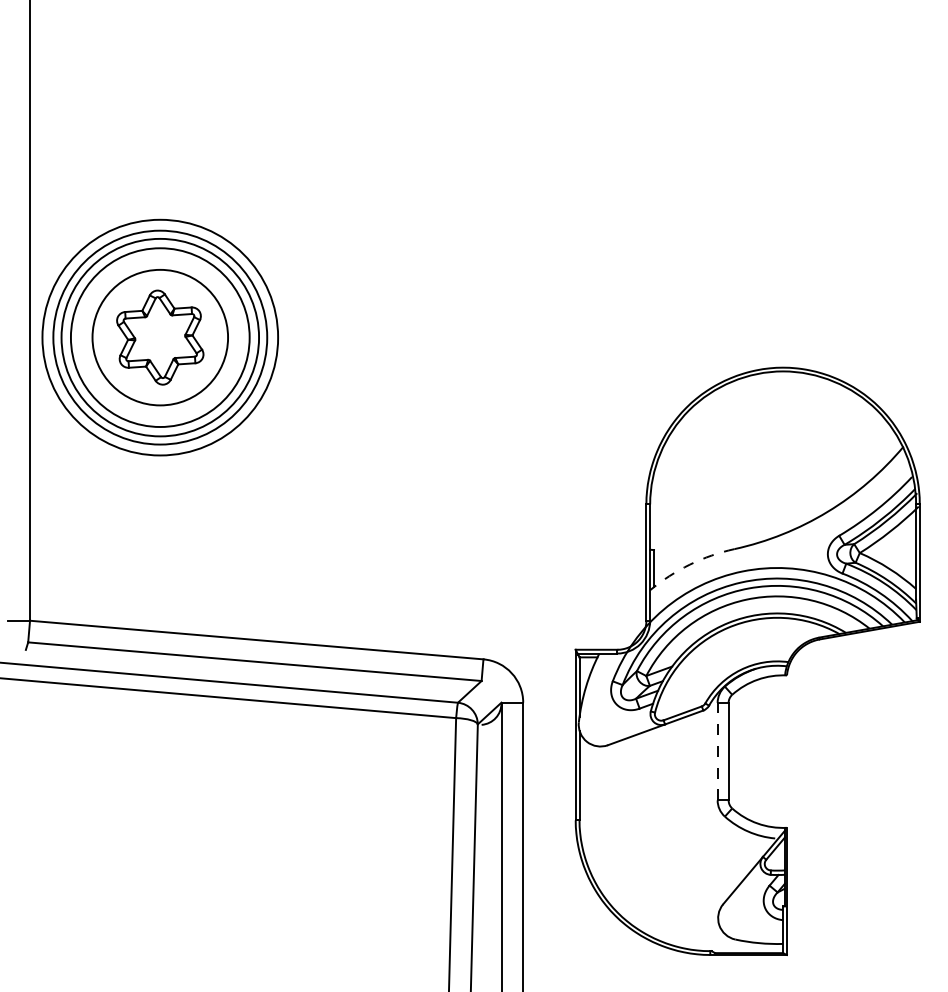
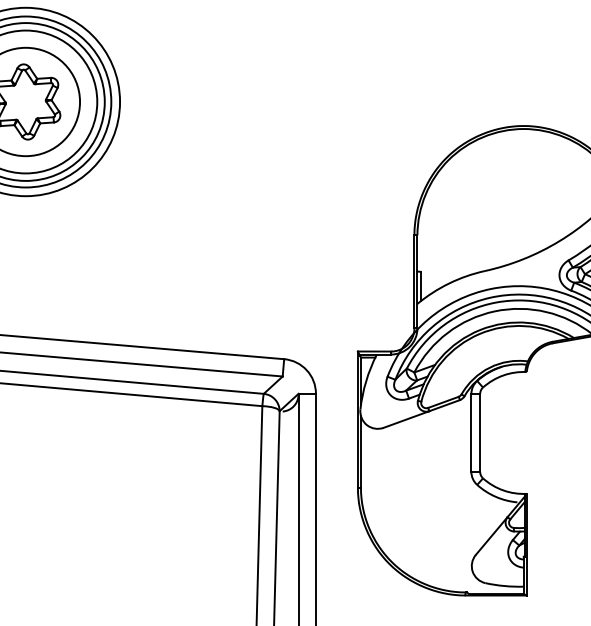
arc: (689, 564) -> (448, 283), dashed -> solid
line: (717, 751) -> (471, 432), dashed -> solid

